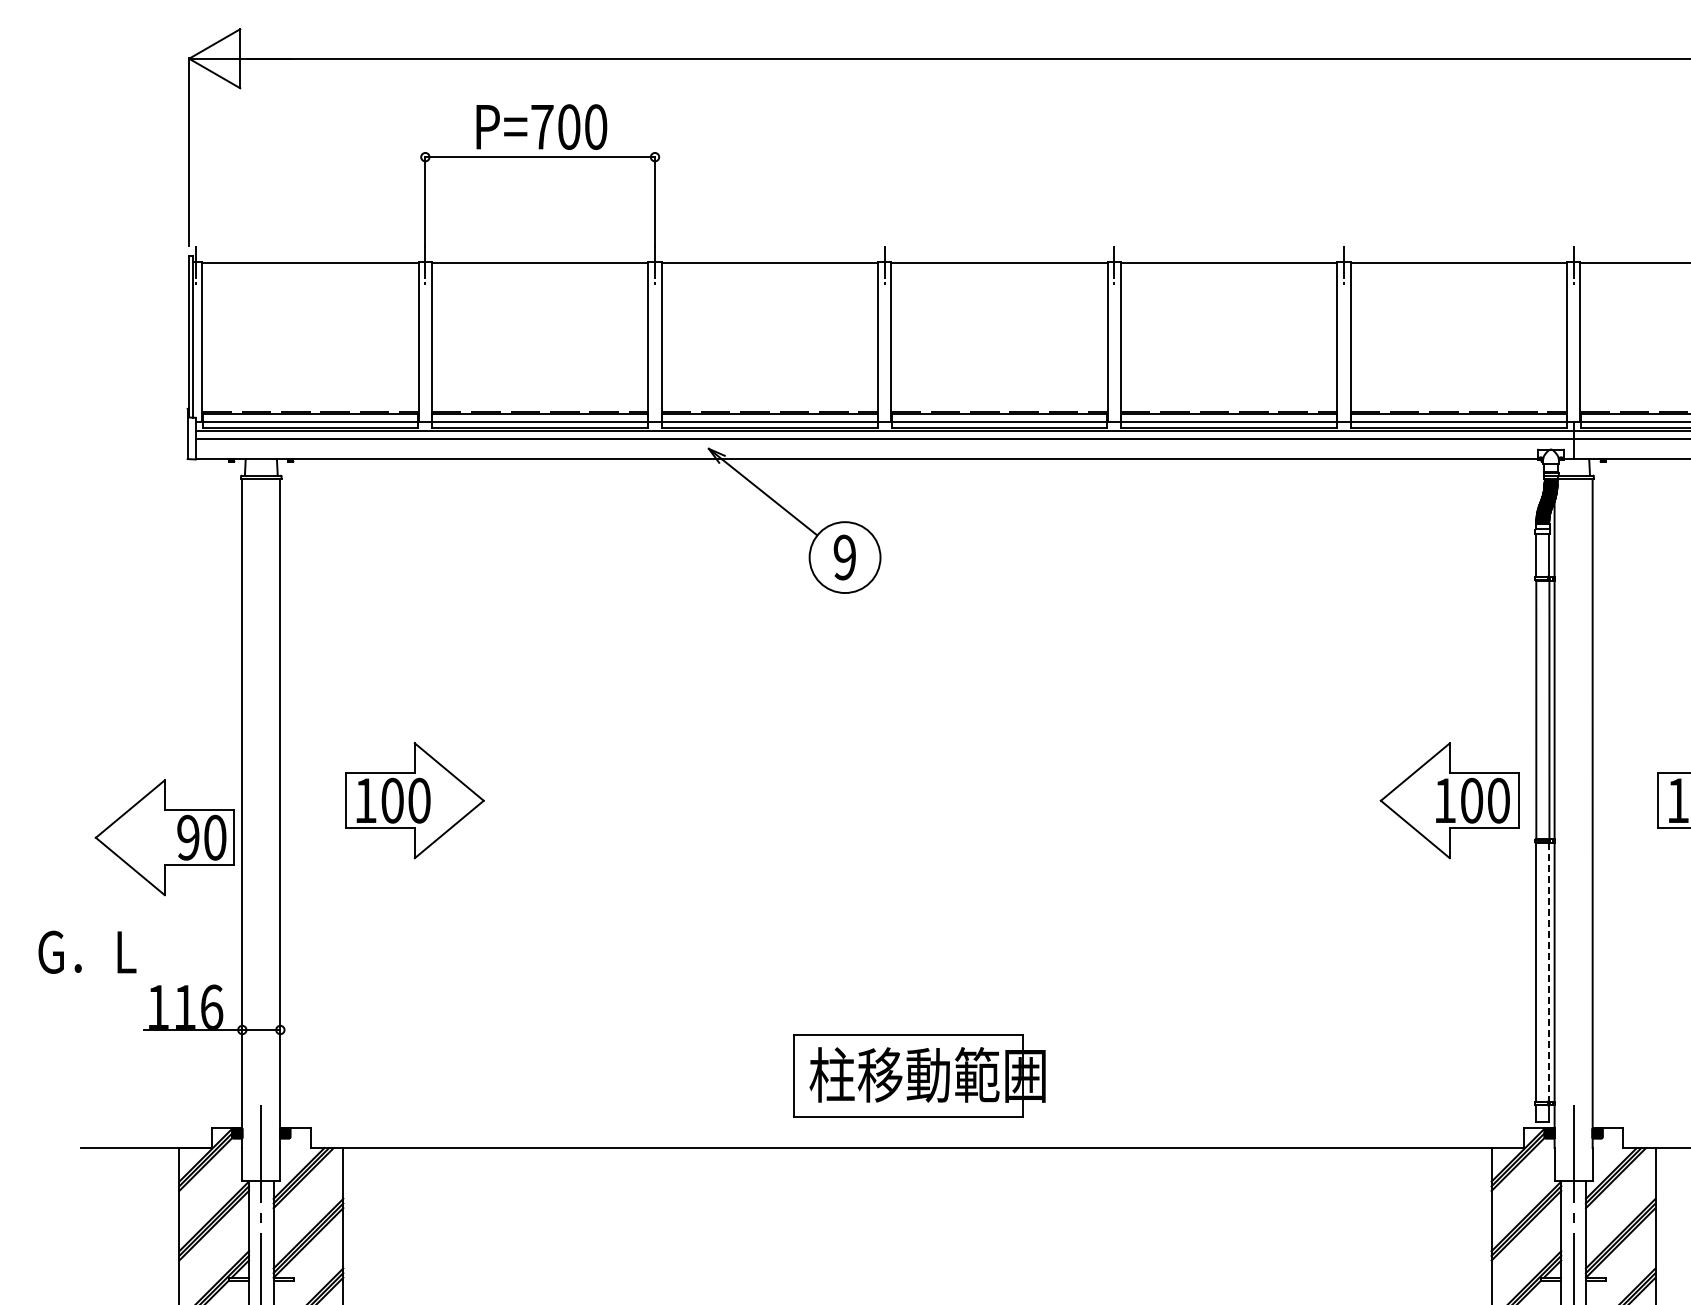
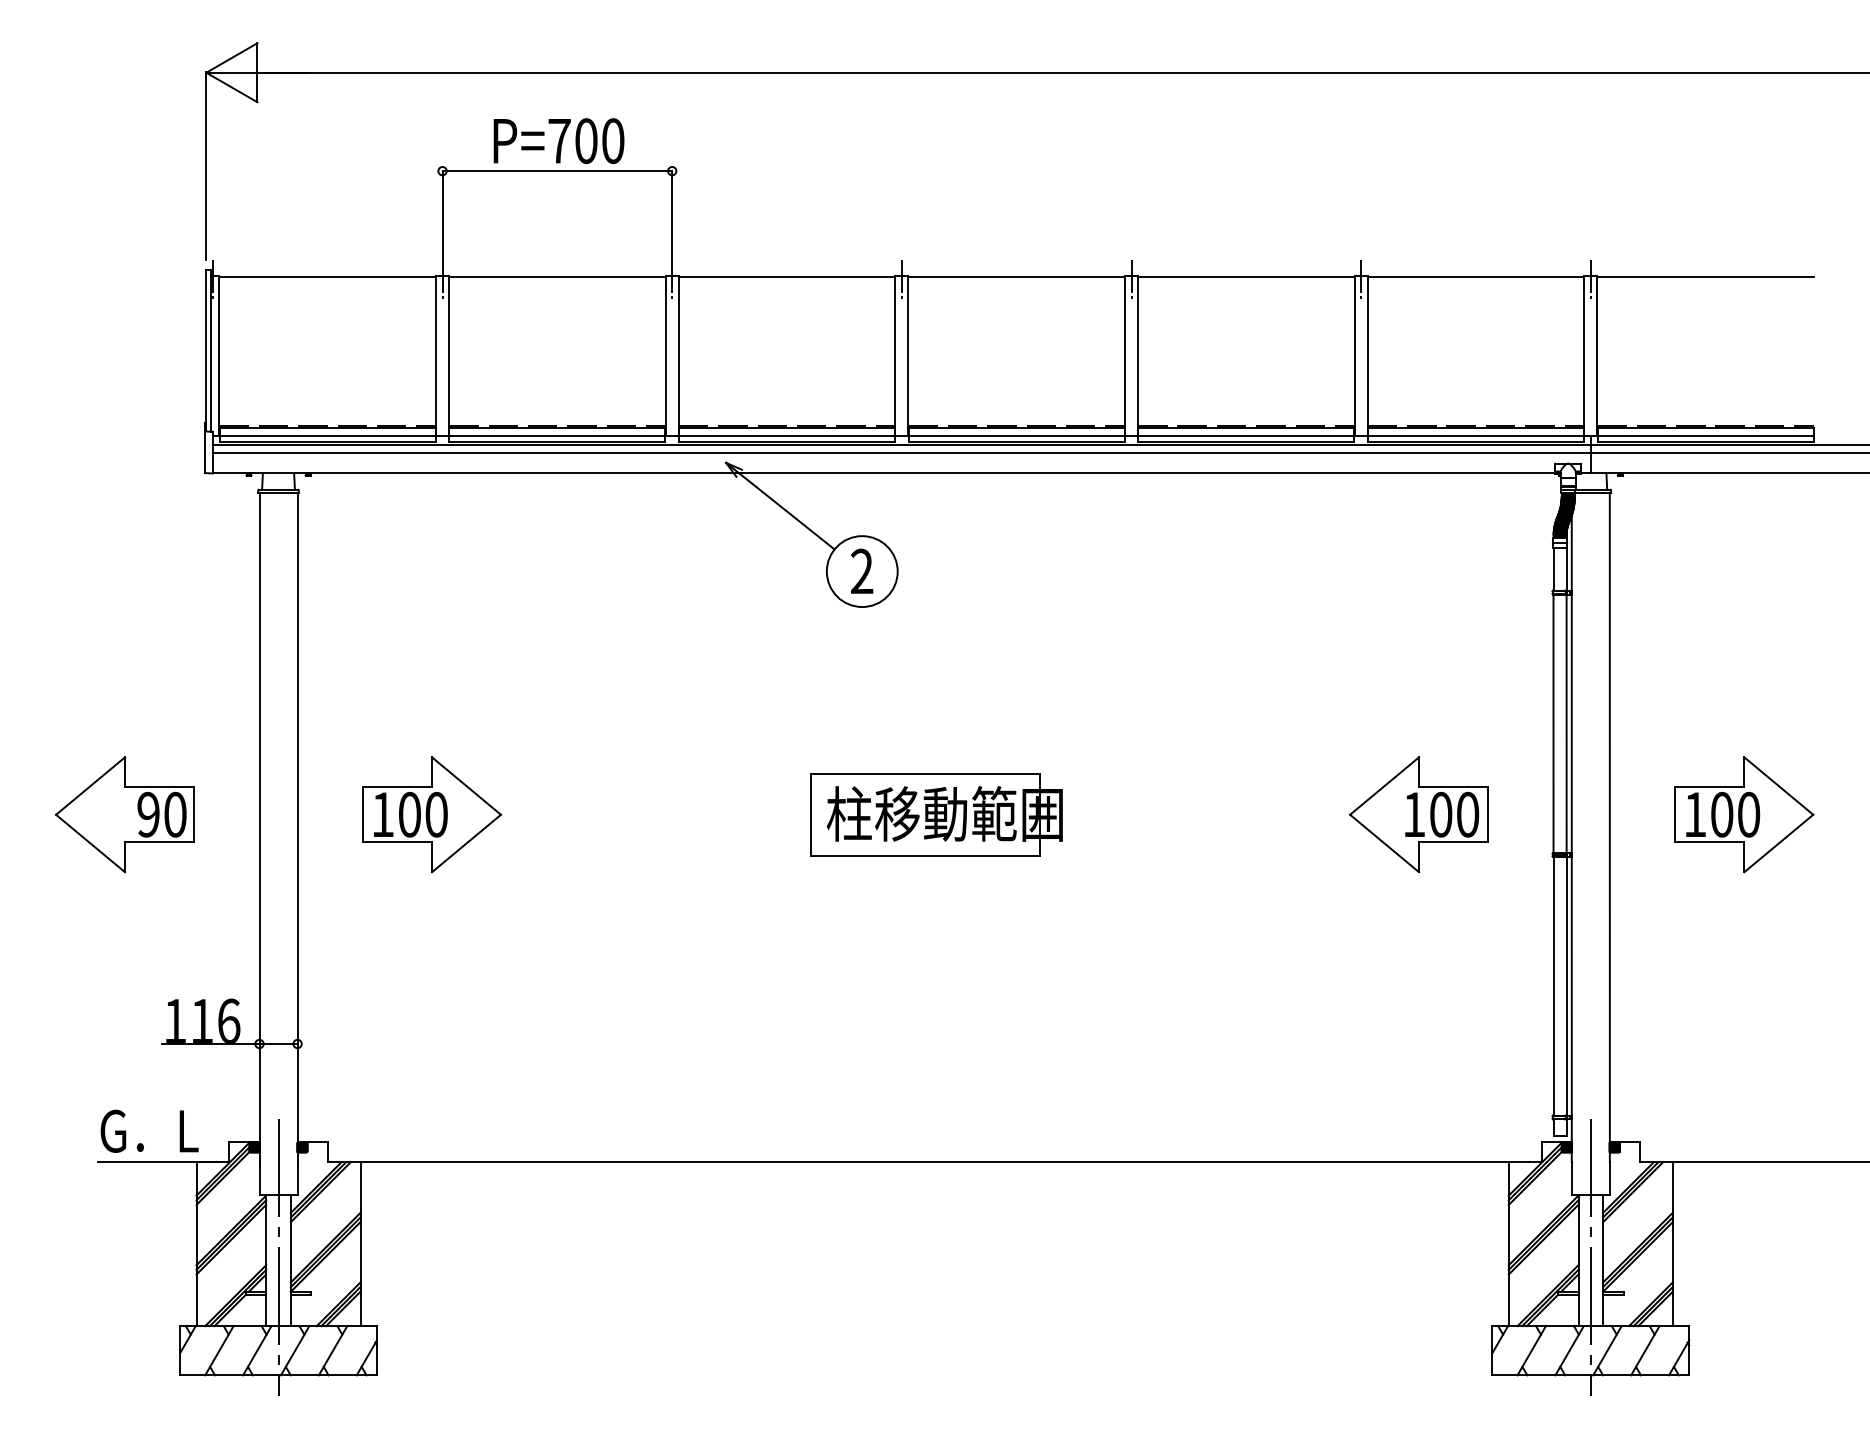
text: (845, 557) -> (862, 571), 9 -> 2
part: (1449, 800) -> (1418, 814), moved
part: (164, 837) -> (124, 814), moved
text: (87, 951) -> (149, 1130), moved
line: (1549, 972) -> (1566, 986), dashed -> solid
part: (919, 1075) -> (936, 814), moved

